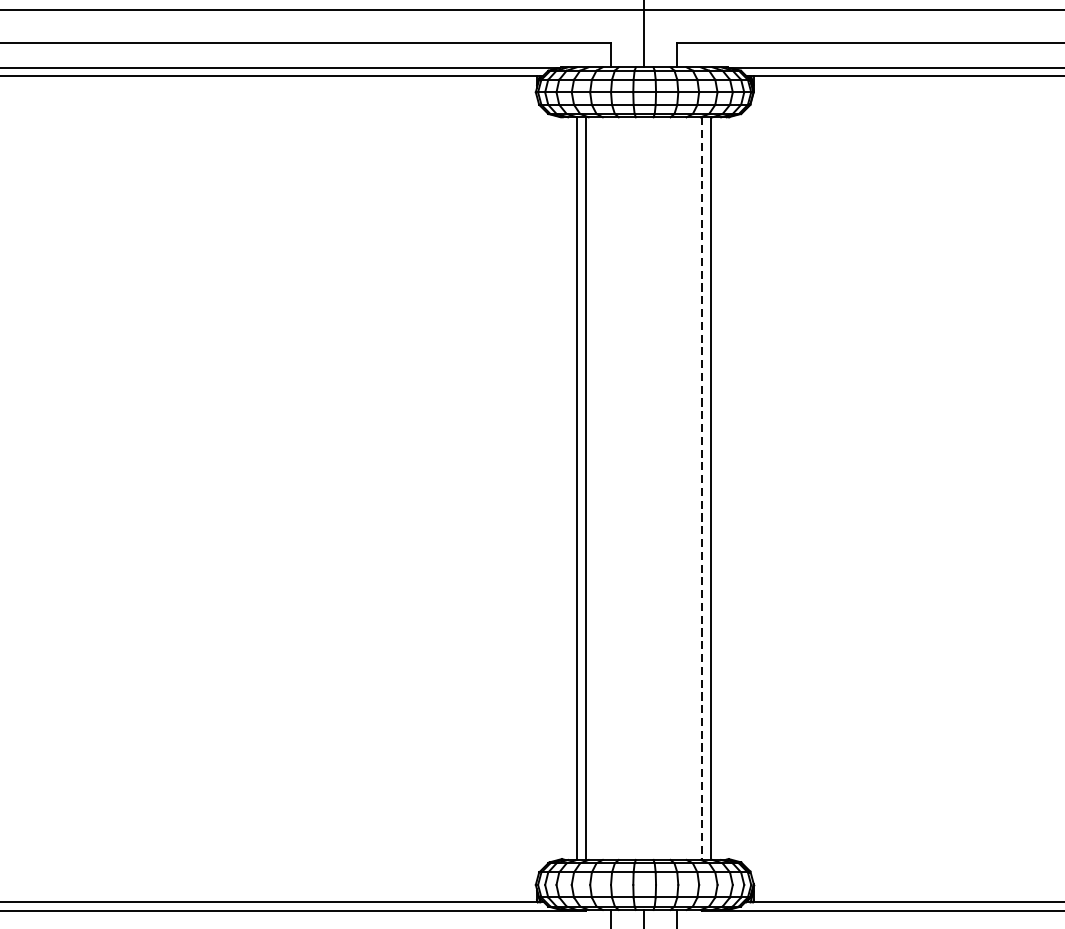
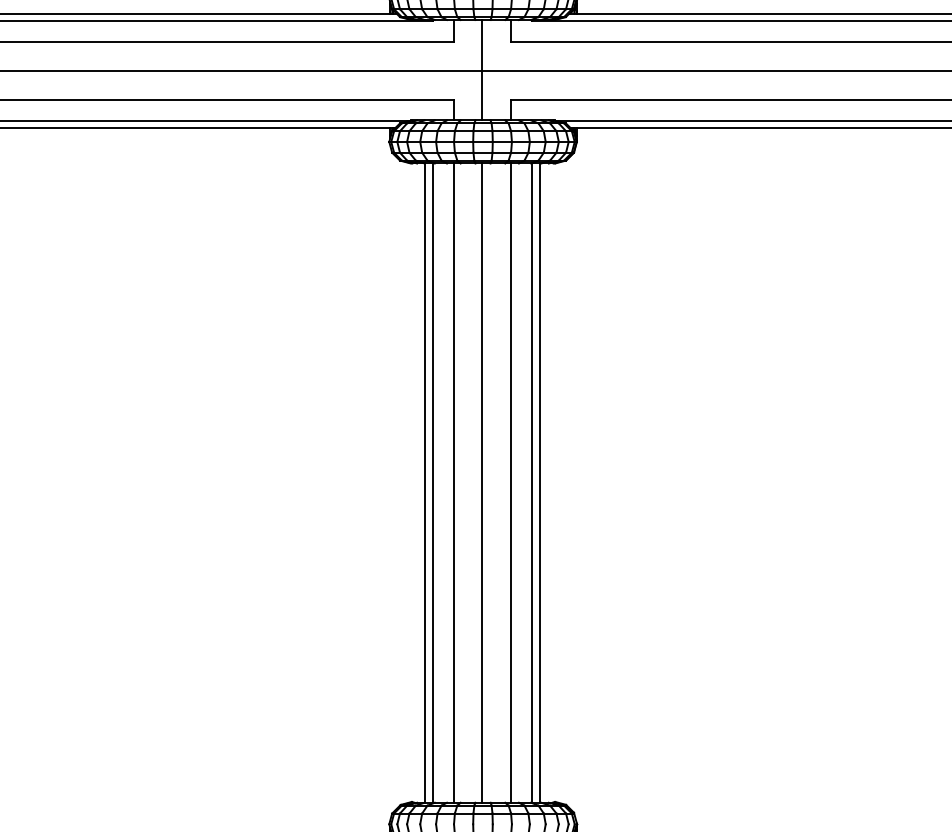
line: (610, 487) -> (453, 482), added
line: (644, 487) -> (482, 482), added
line: (677, 487) -> (511, 482), added
line: (702, 489) -> (532, 483), dashed -> solid

